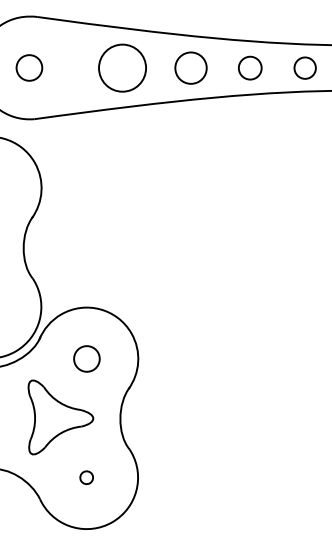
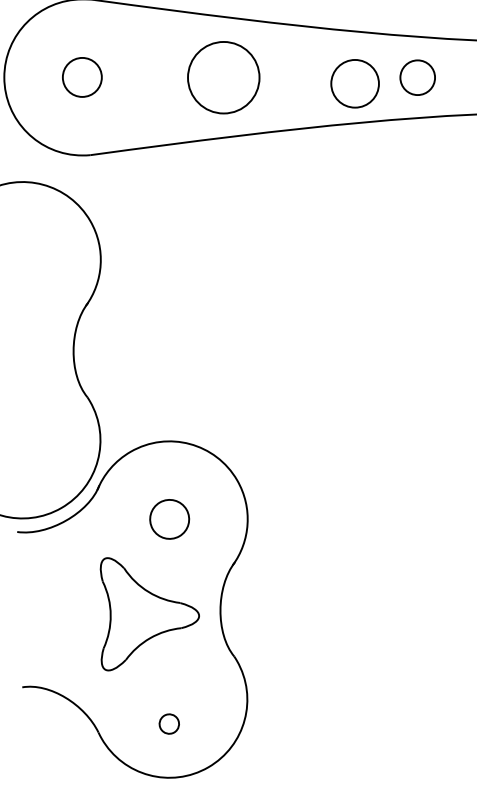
part: (190, 67) -> (354, 82), moved
part: (60, 417) -> (149, 614), moved
part: (86, 477) -> (169, 723), moved

